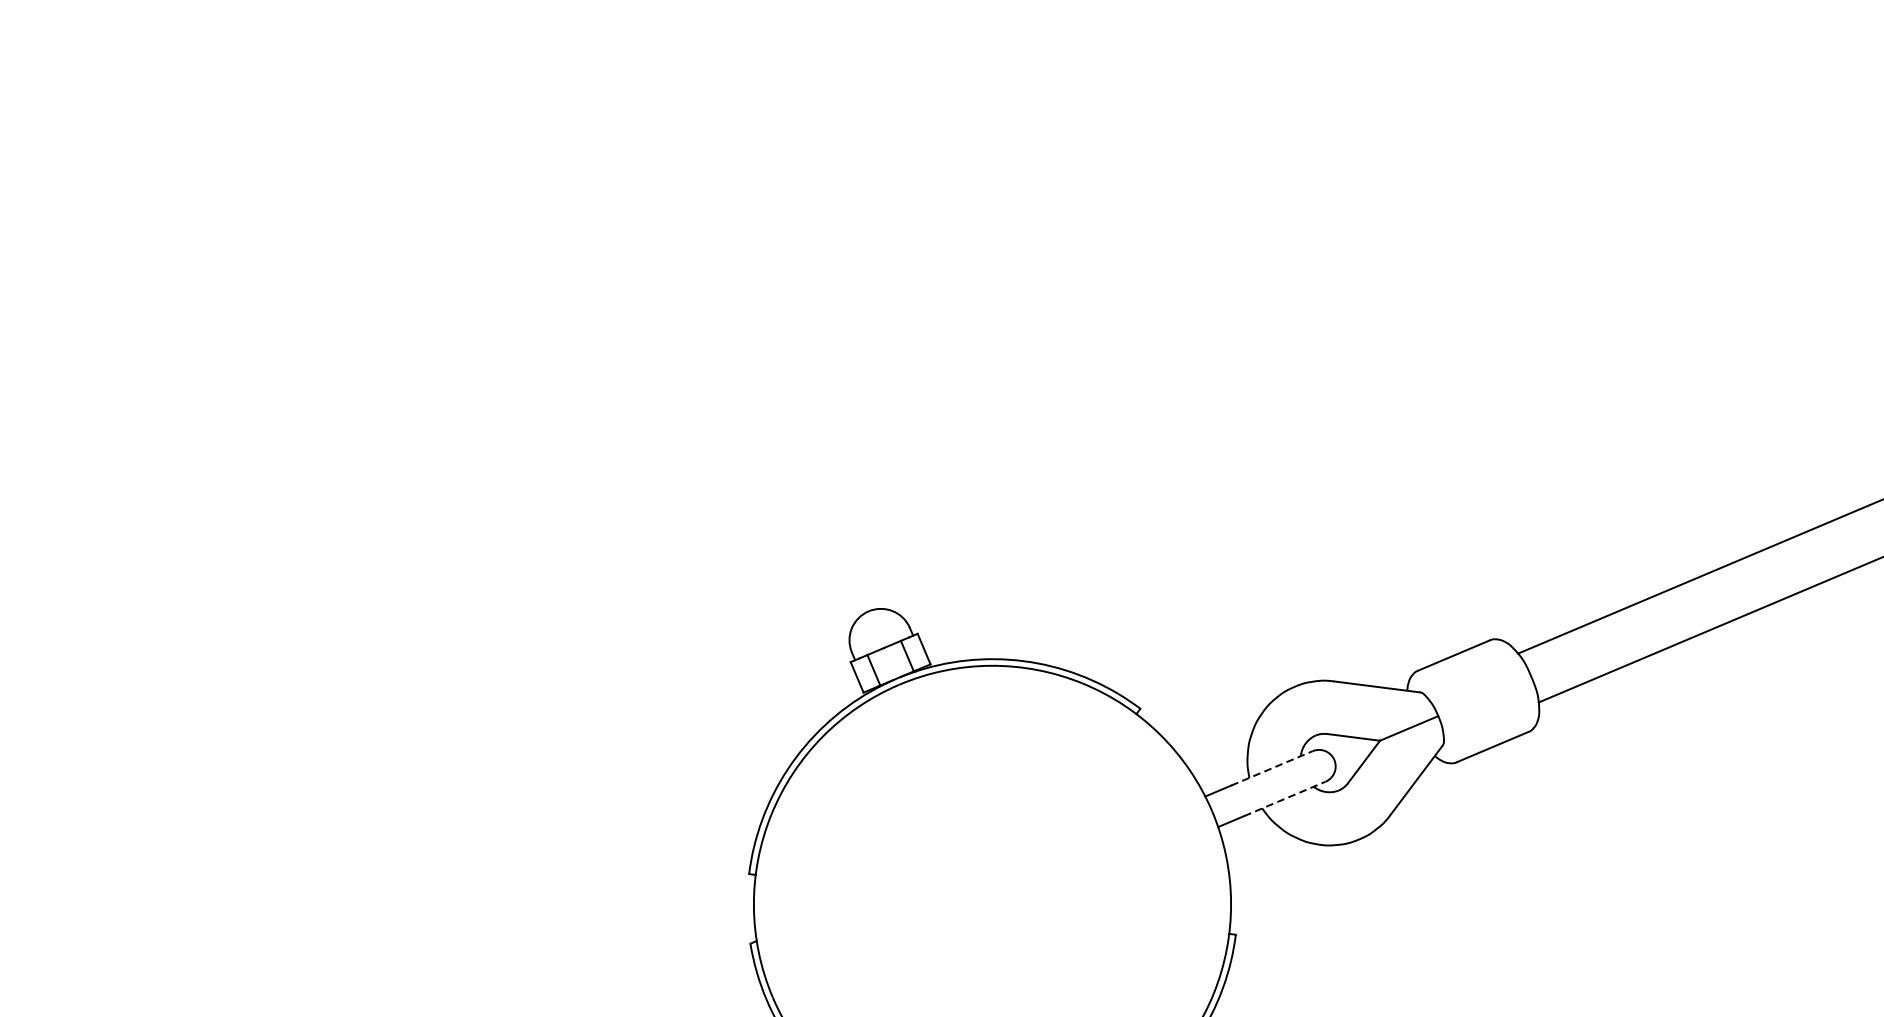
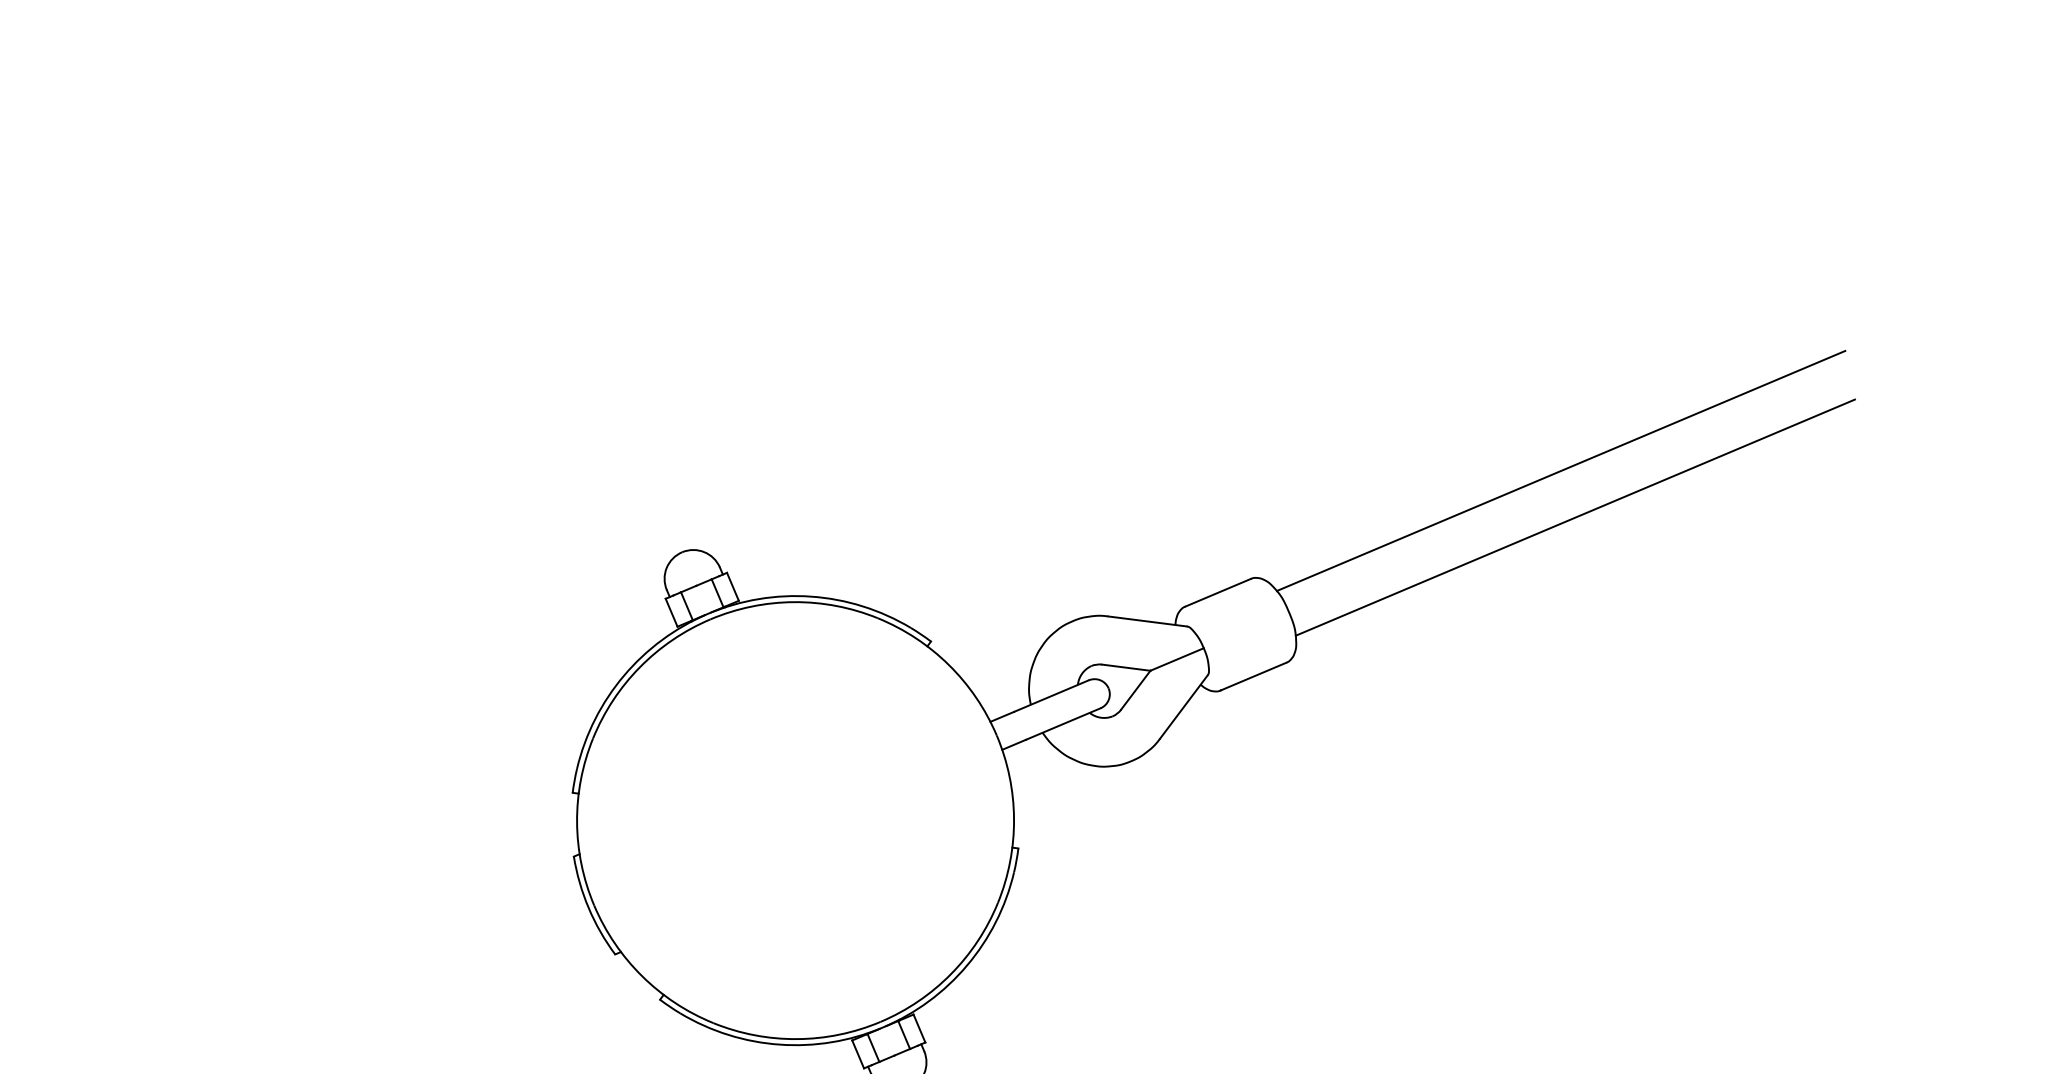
line: (1271, 767) -> (1051, 695), dashed -> solid
line: (1285, 798) -> (1063, 723), dashed -> solid

